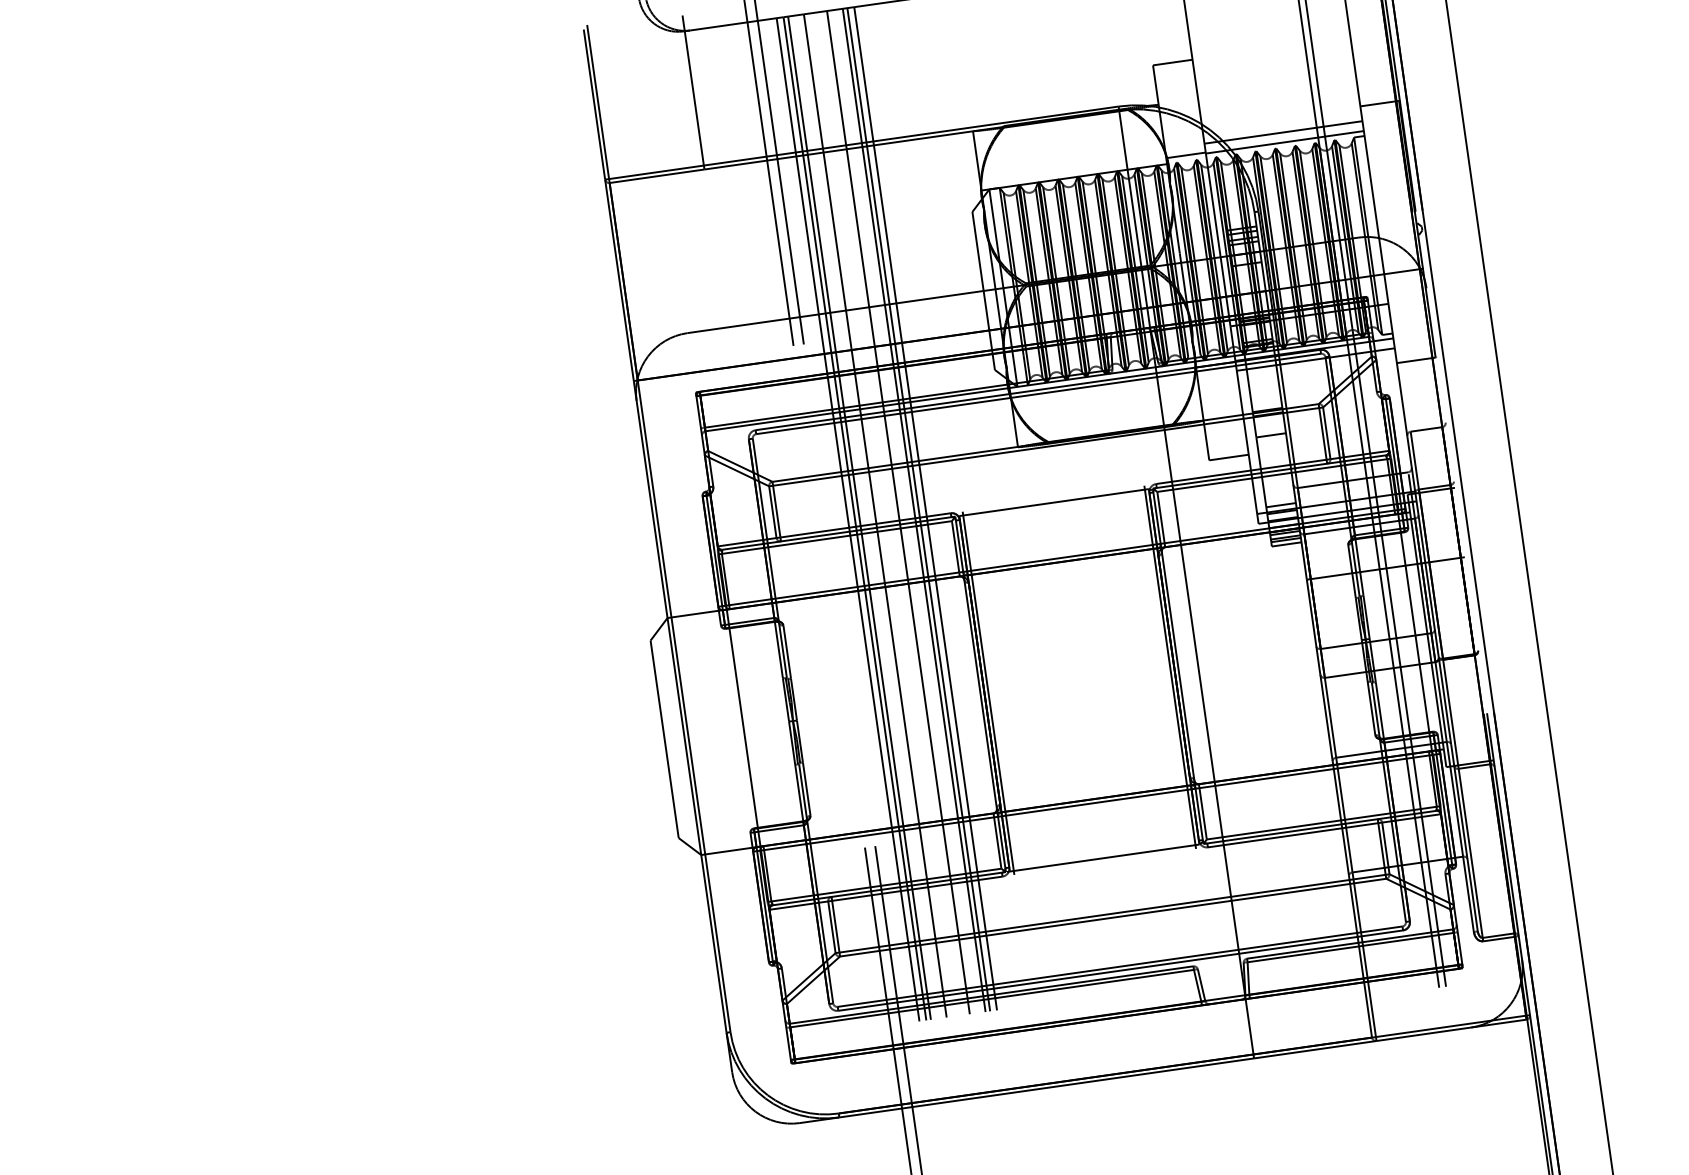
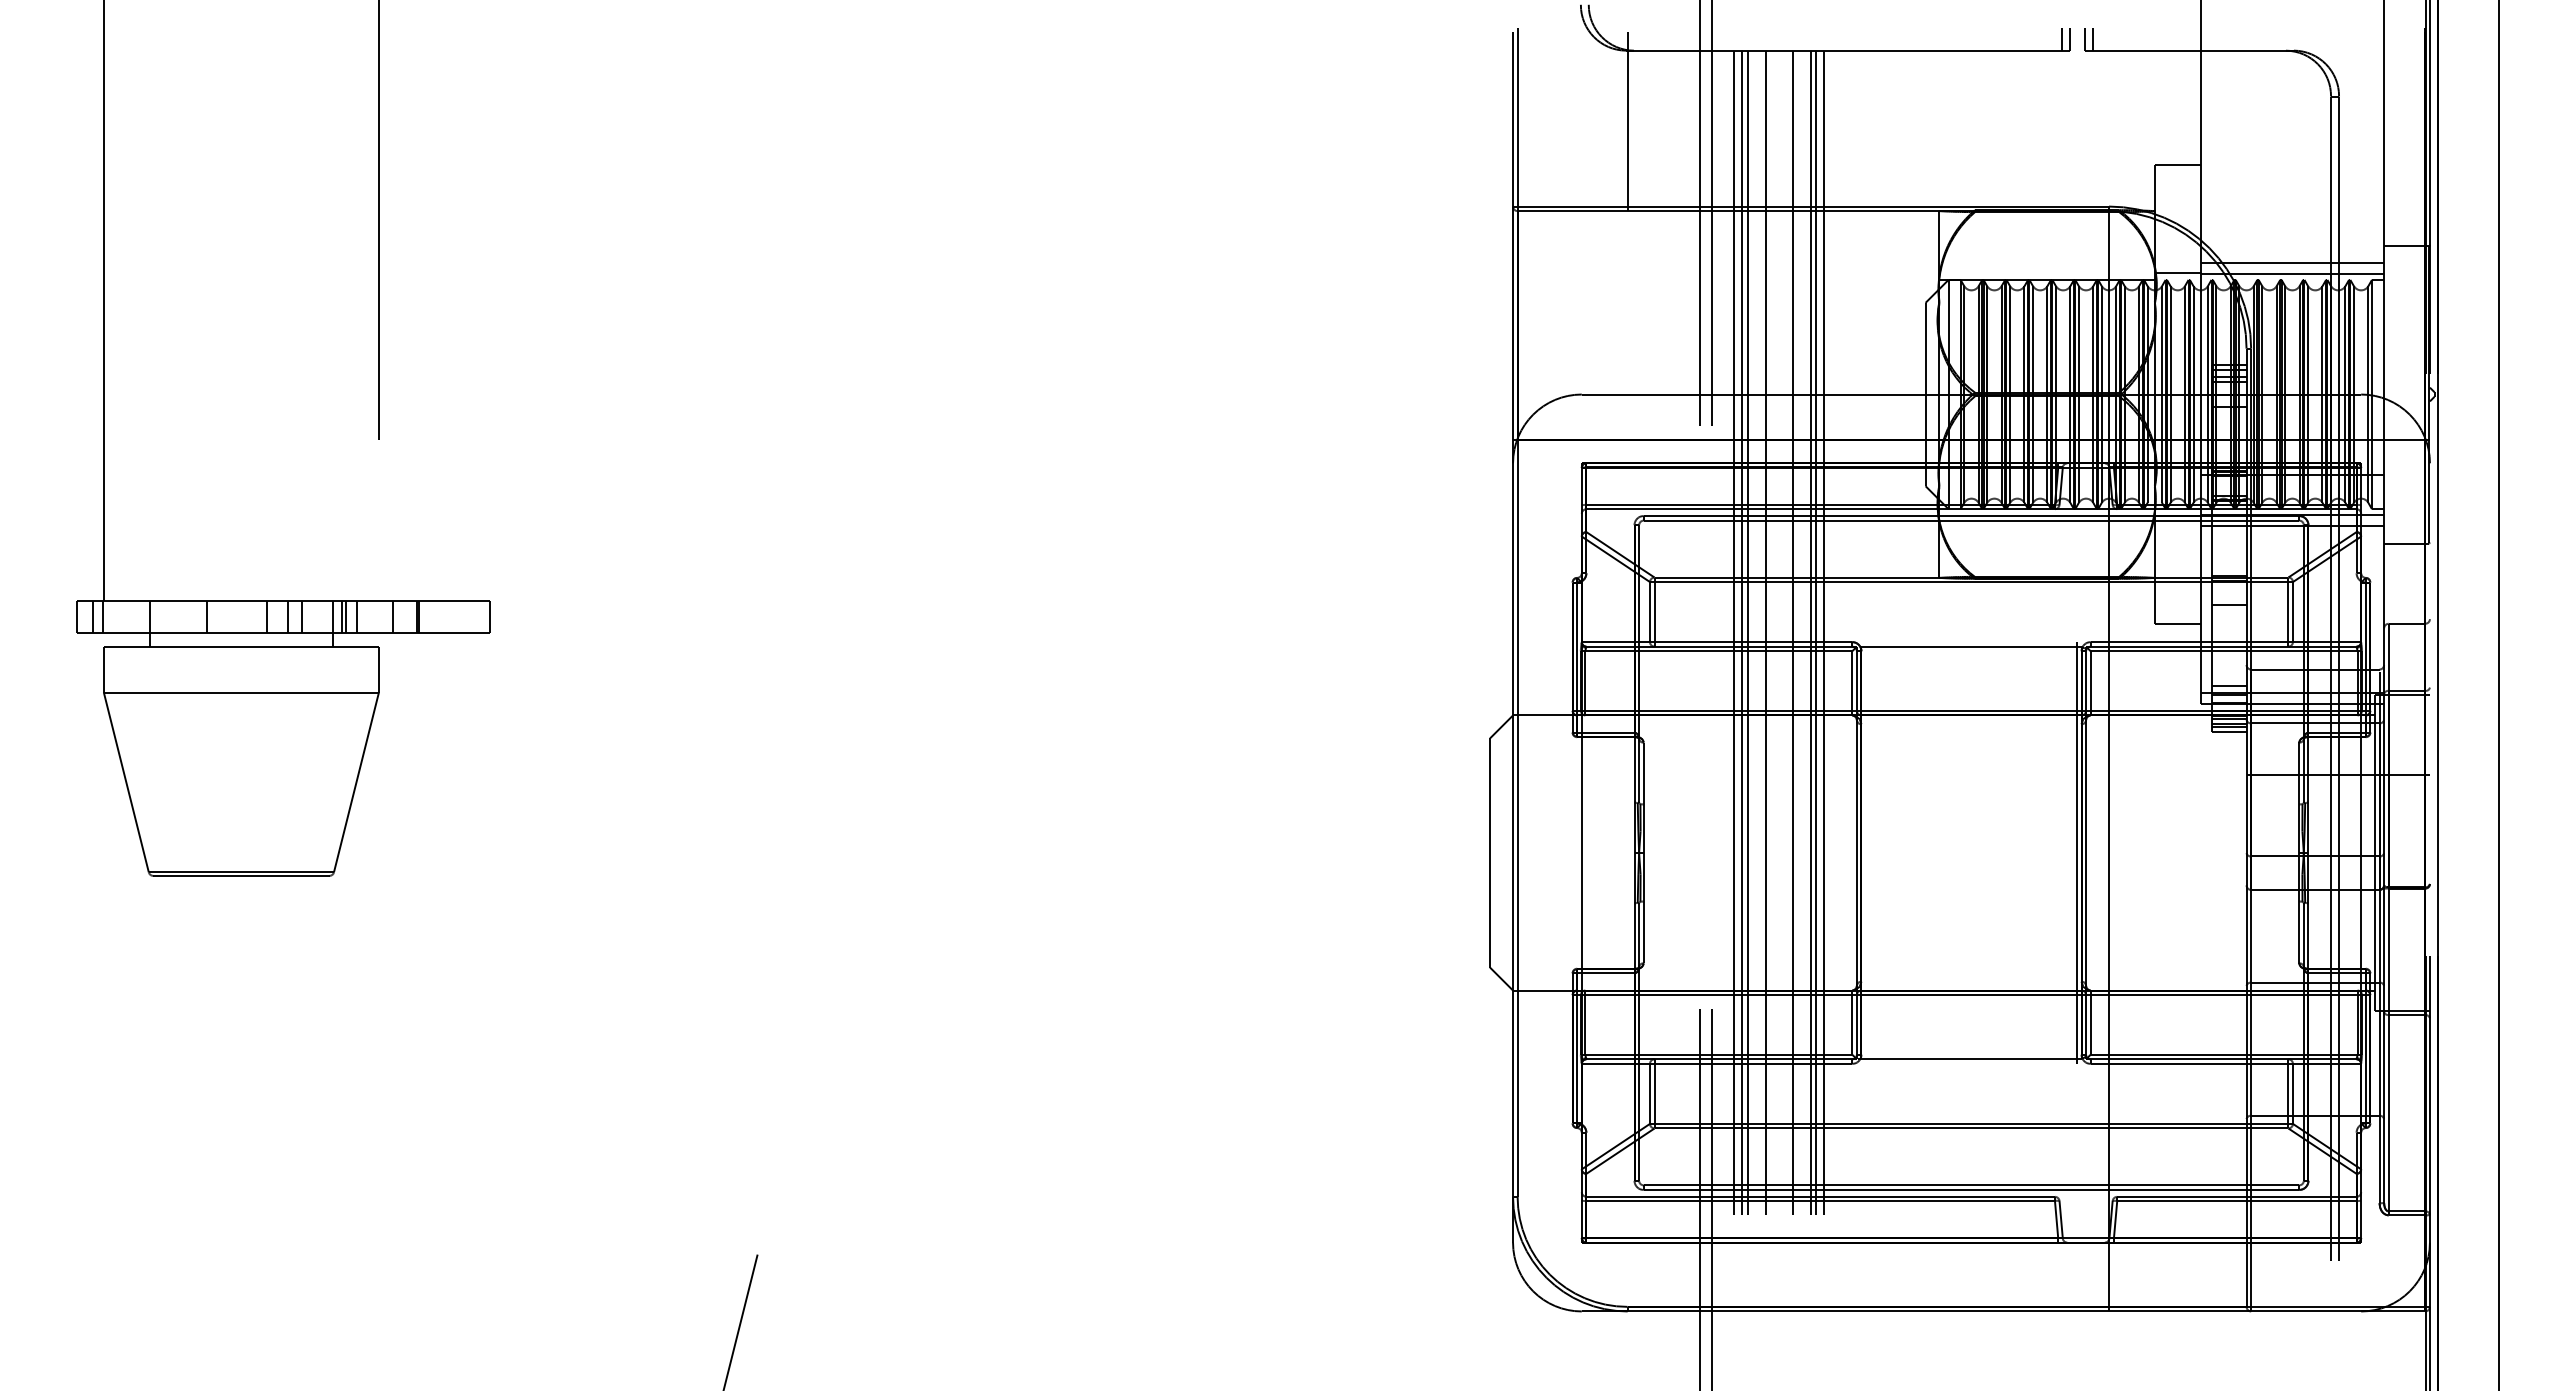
line: (988, 692) -> (1866, 852), removed

